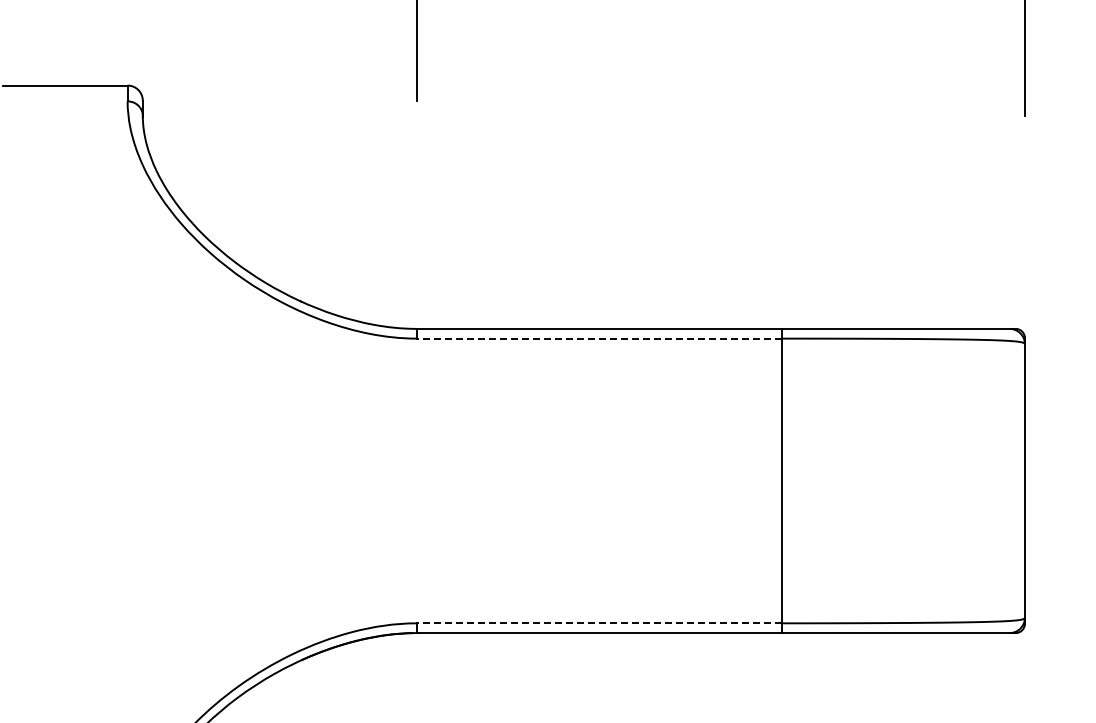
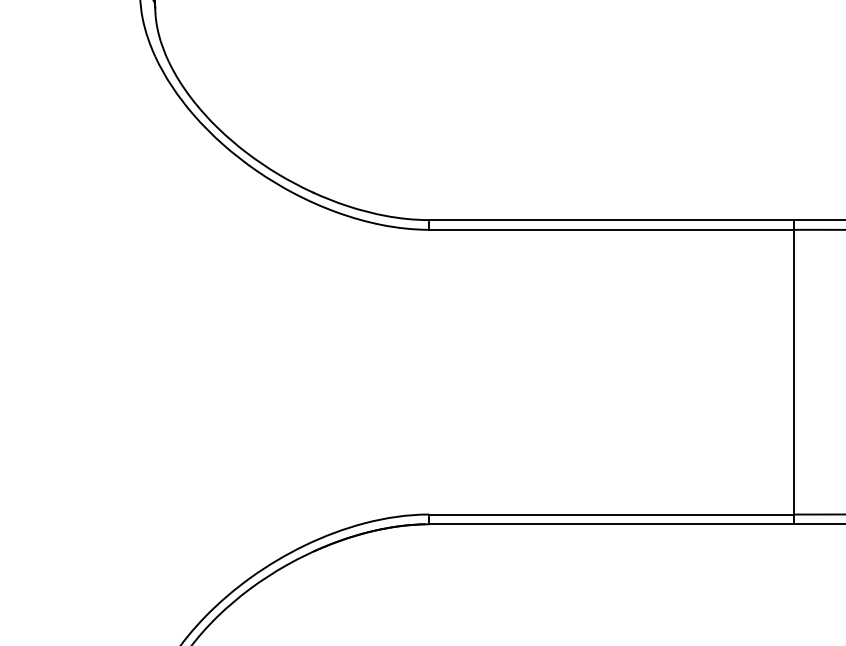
line: (598, 338) -> (610, 229), dashed -> solid
line: (598, 623) -> (610, 514), dashed -> solid

